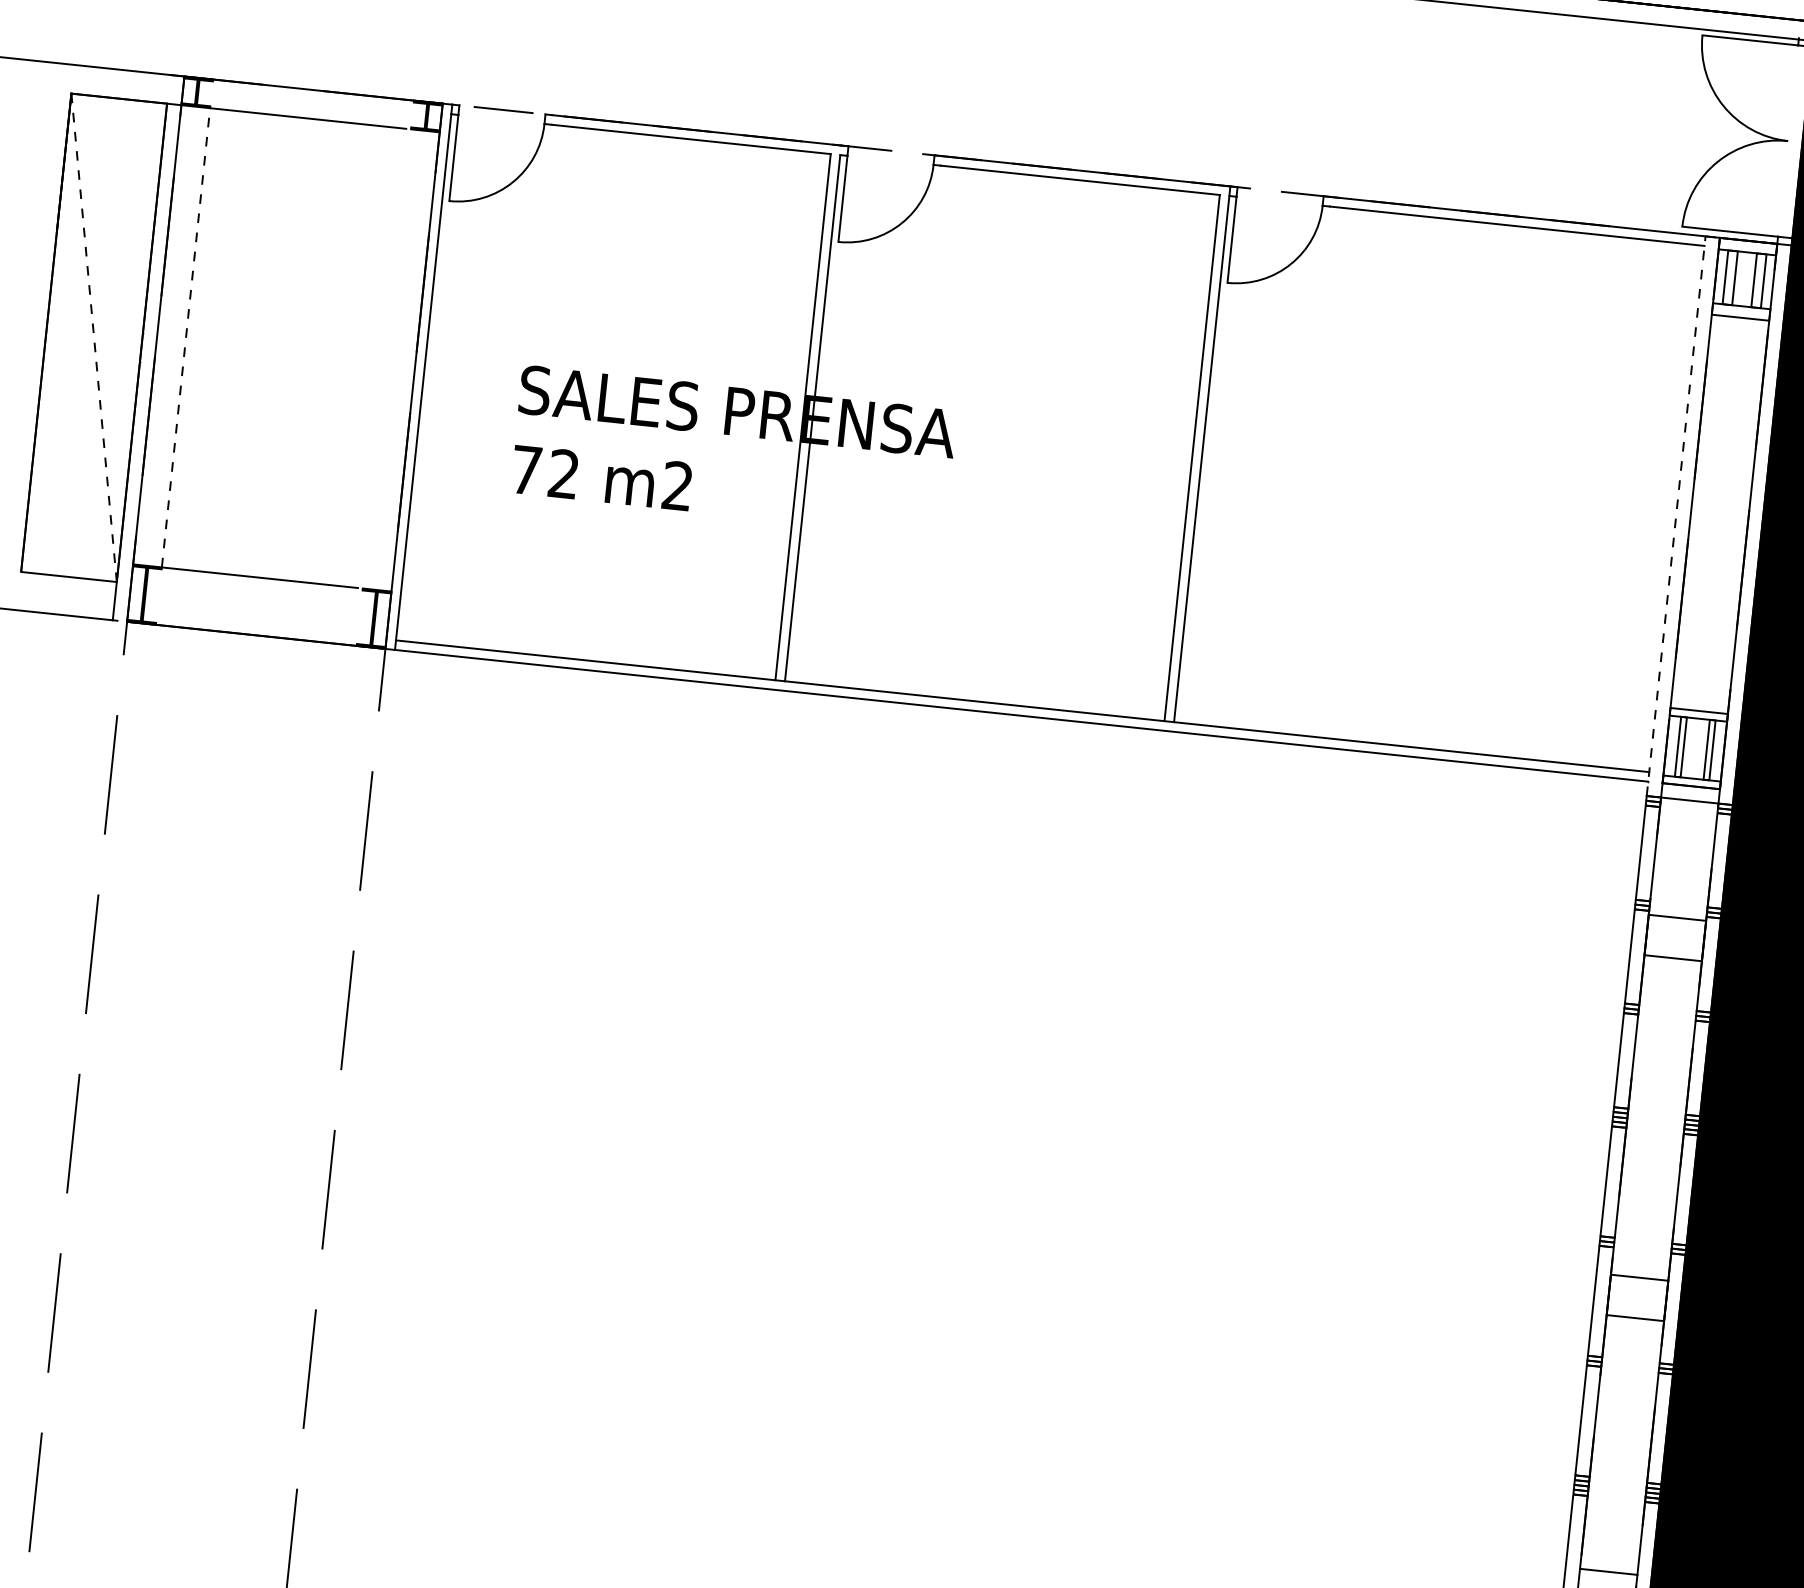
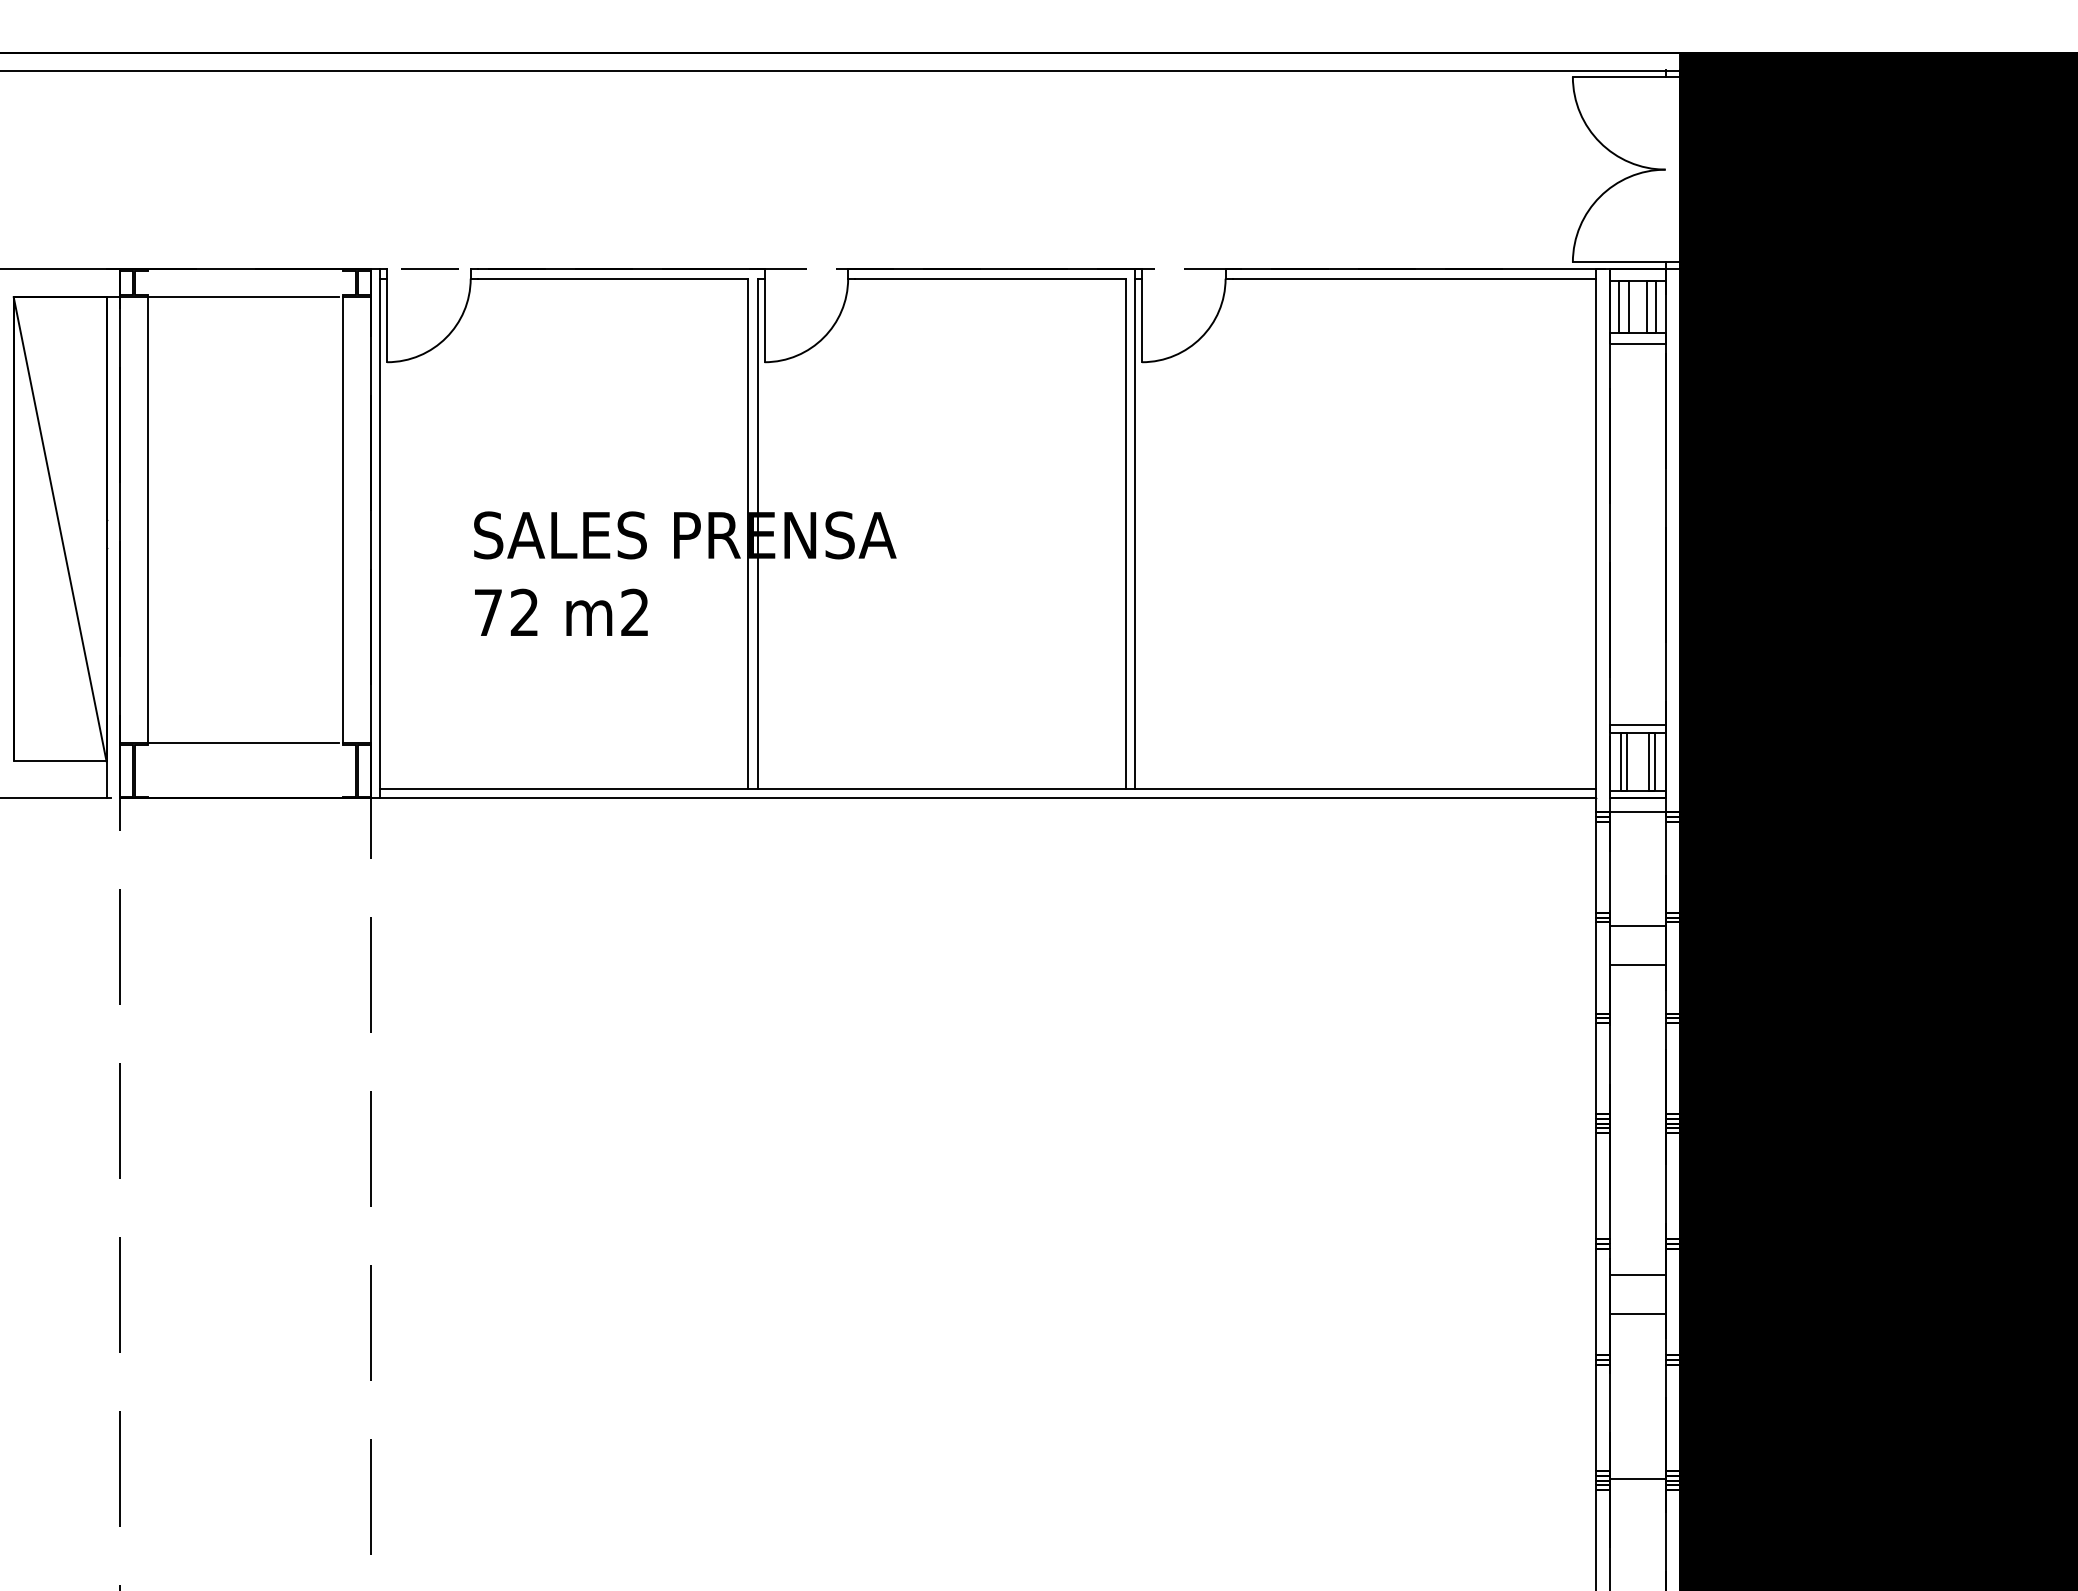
line: (94, 338) -> (60, 529), dashed -> solid
line: (186, 338) -> (148, 520), dashed -> solid
line: (387, 358) -> (343, 519), added
line: (1676, 515) -> (1596, 540), dashed -> solid
line: (1608, 1571) -> (1637, 1478), moved

